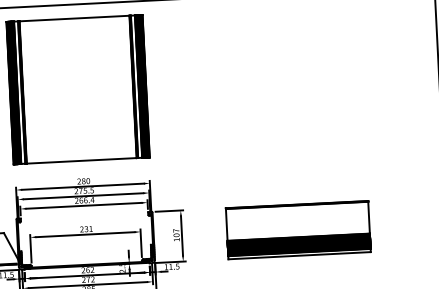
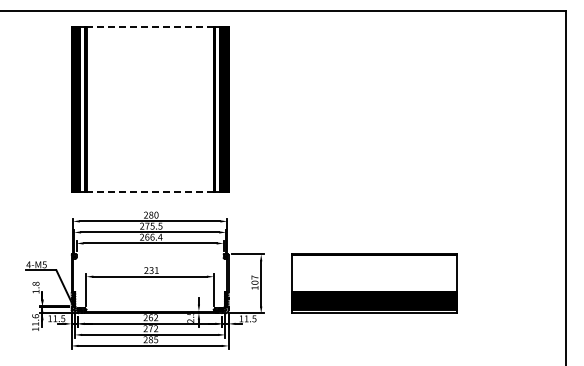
line: (73, 18) -> (149, 27), solid -> dashed
line: (81, 160) -> (149, 191), solid -> dashed
part: (298, 229) -> (374, 283), moved

